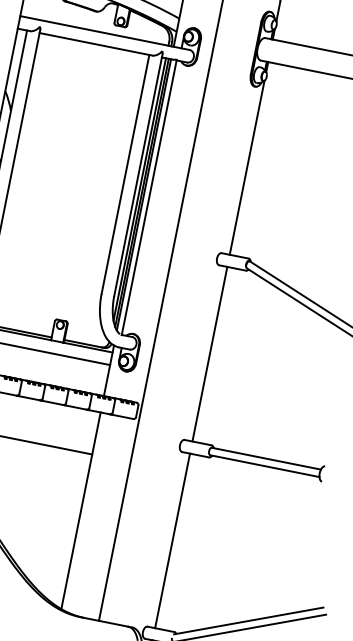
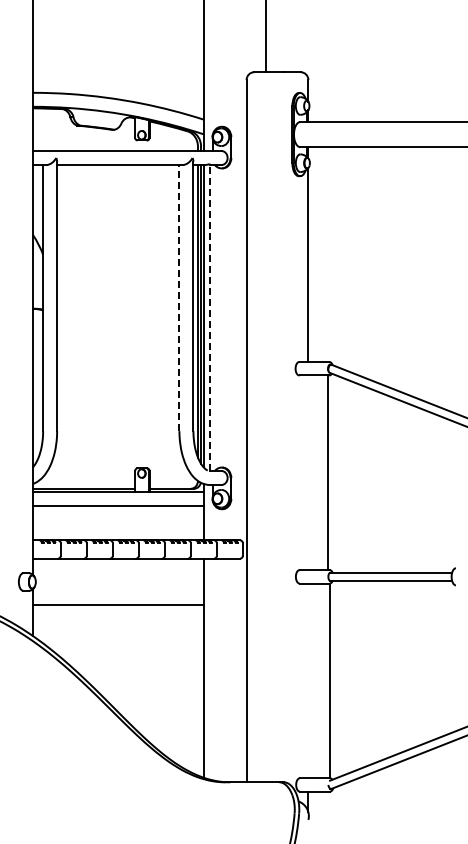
line: (125, 173) -> (179, 297), solid -> dashed
line: (148, 197) -> (209, 317), solid -> dashed
line: (210, 353) -> (328, 472), moved
line: (172, 540) -> (330, 680), moved

